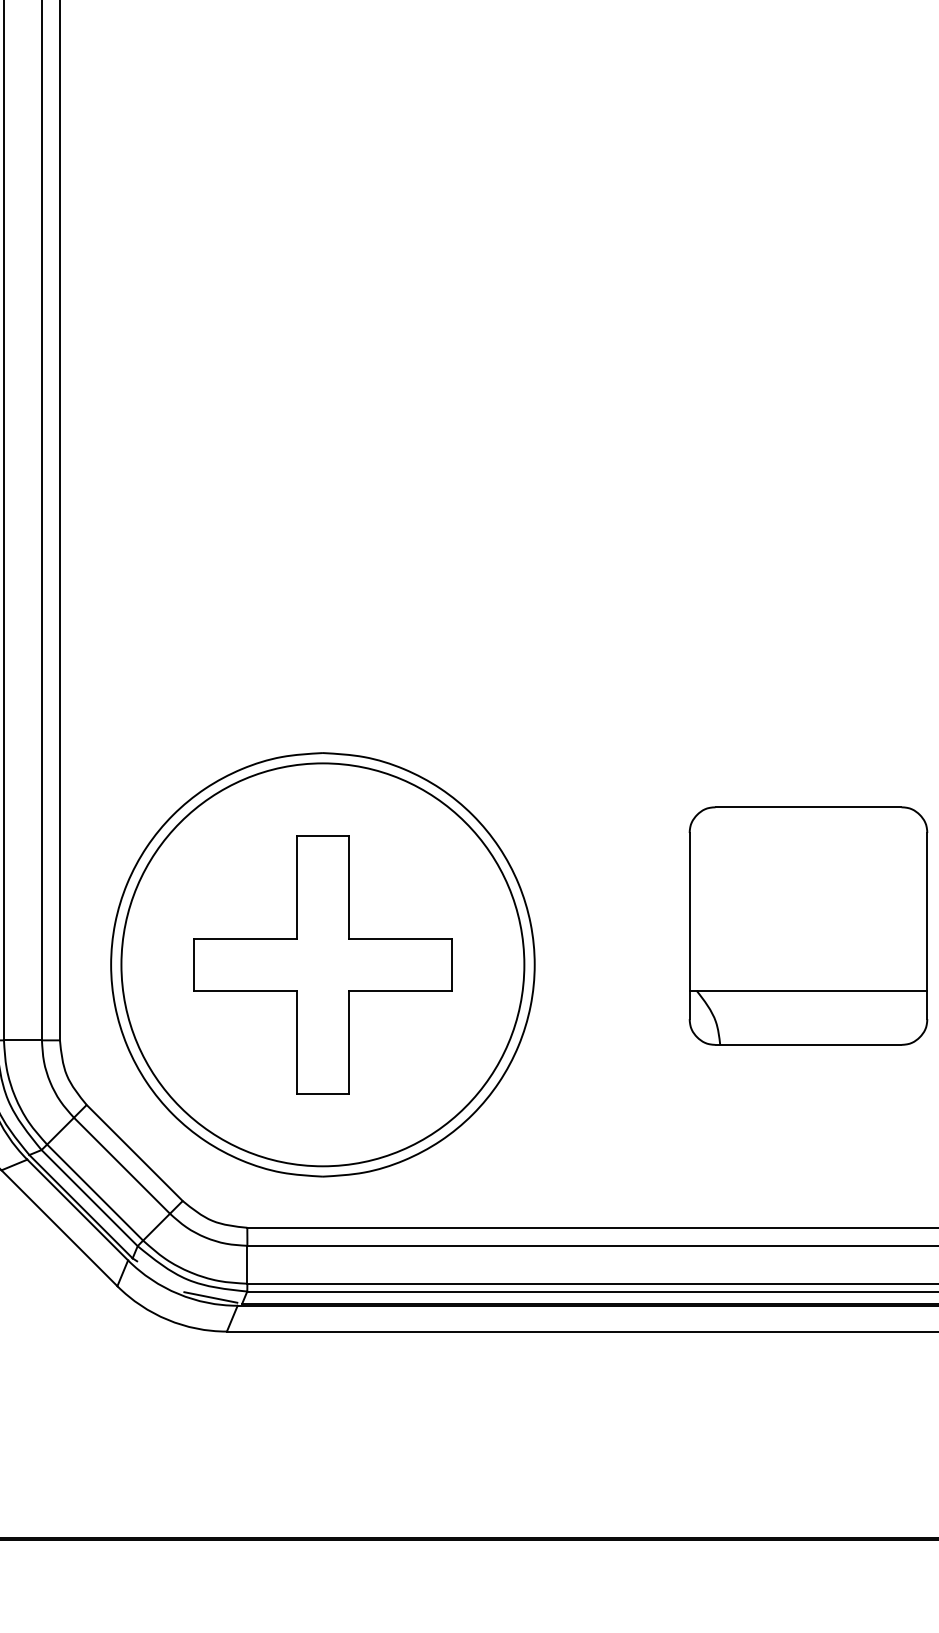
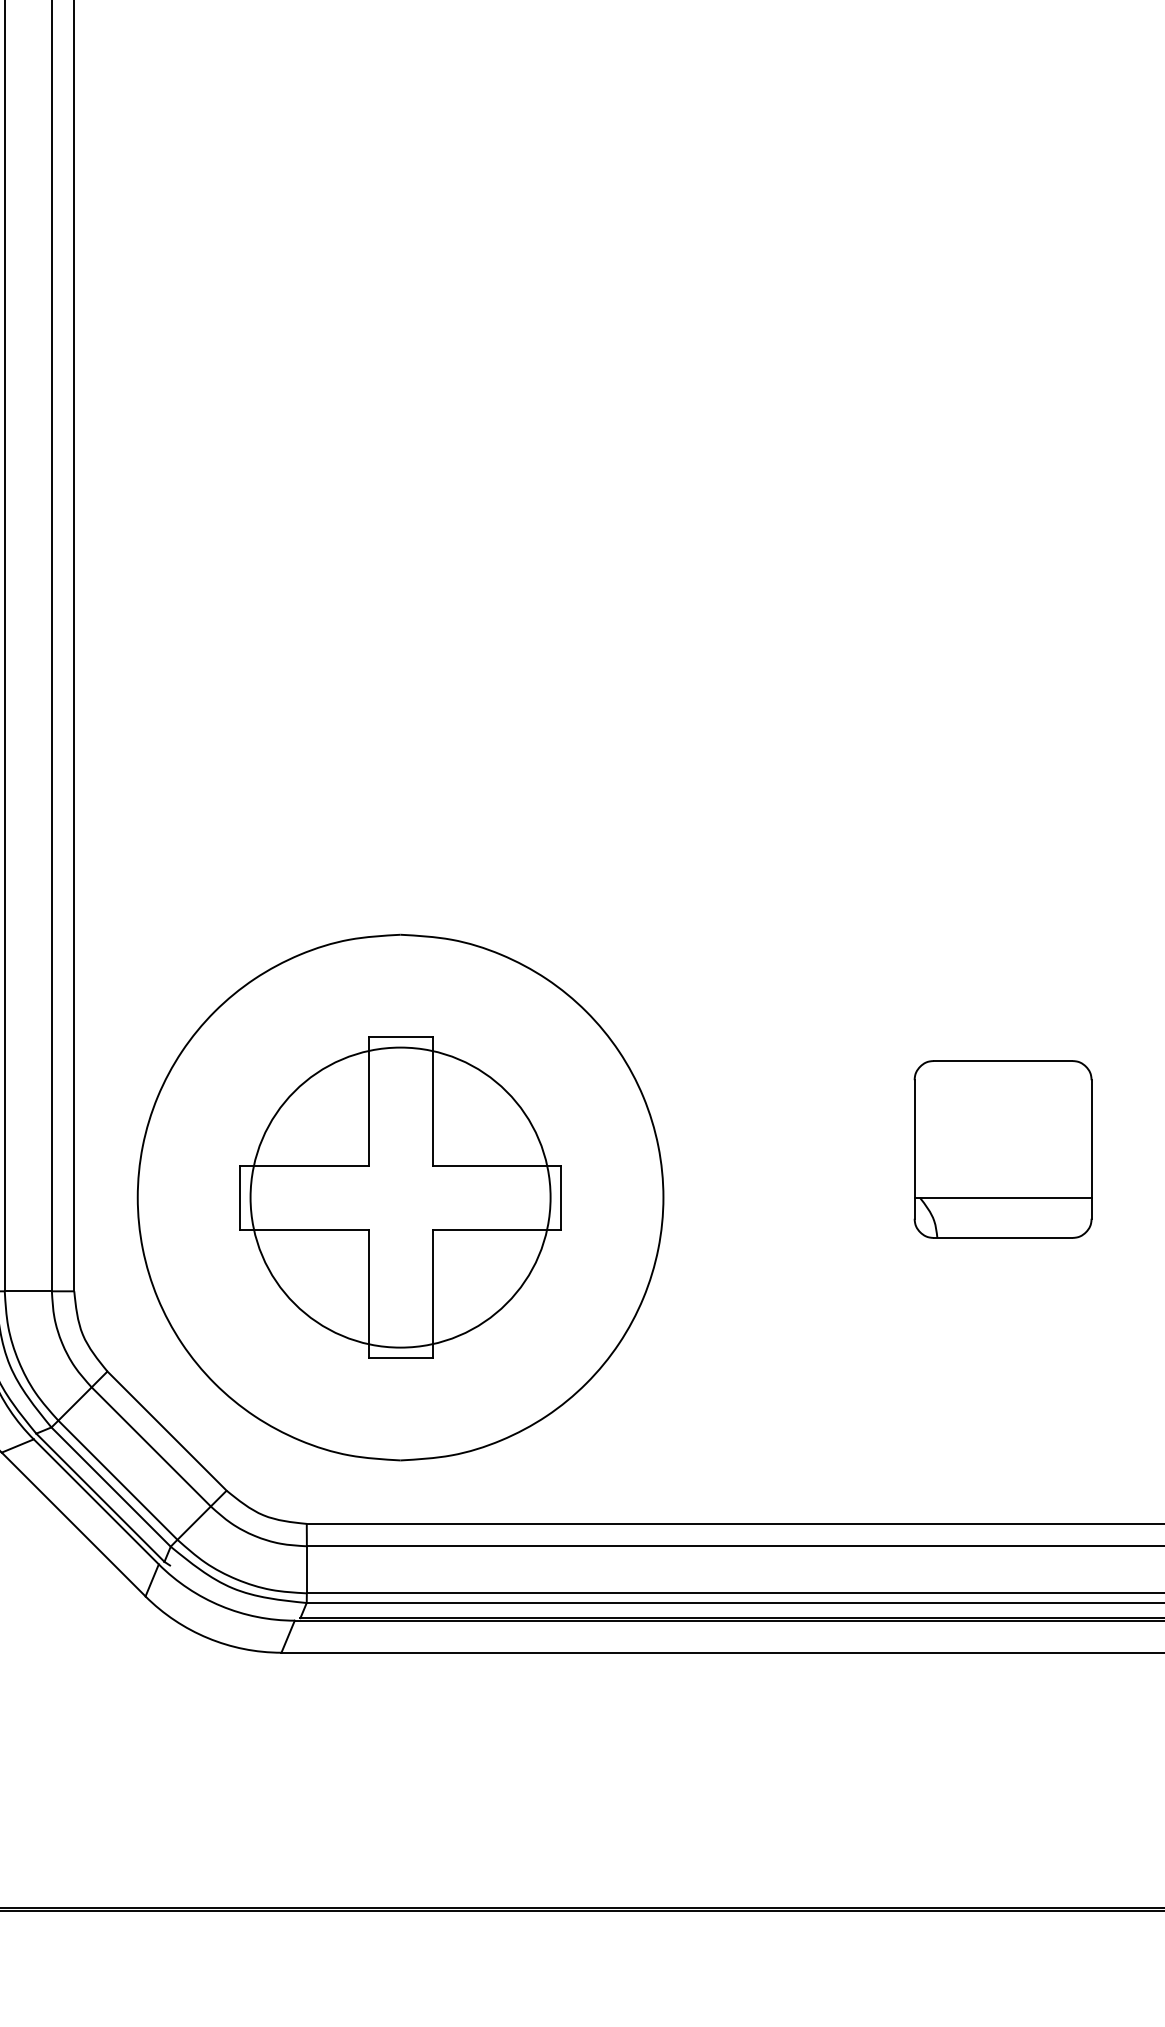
part: (807, 926) -> (1002, 1149), size x0.6
circle: (322, 964) -> (400, 1197), size x0.6
line: (210, 1296) -> (261, 1609), removed

